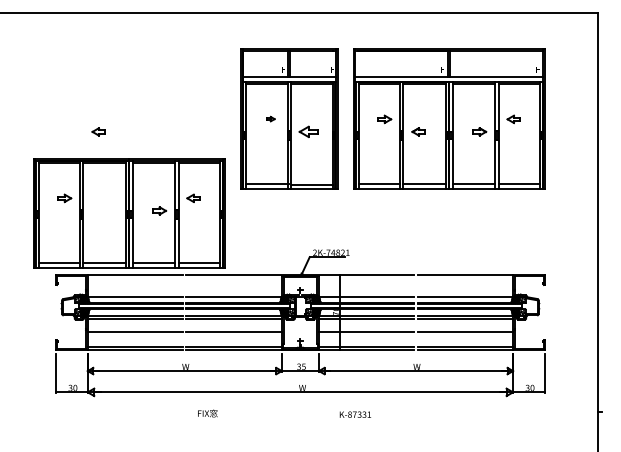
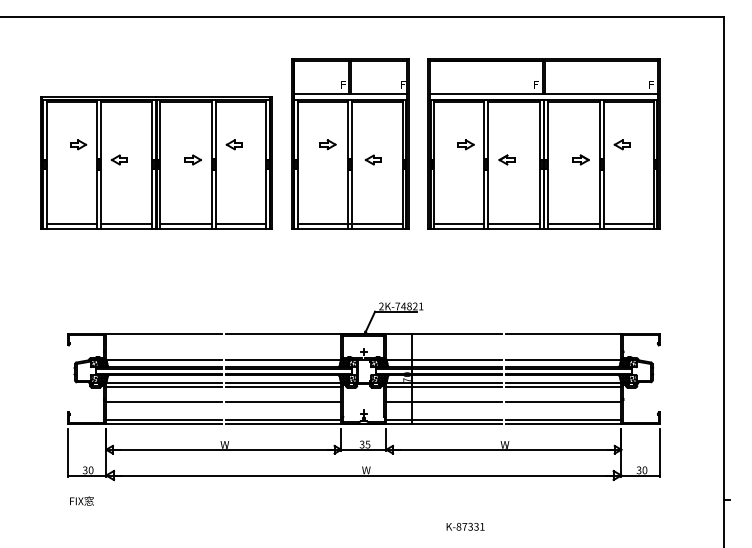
part: (270, 118) -> (327, 143), size x1.67
part: (308, 131) -> (373, 159), size x0.71
part: (129, 213) -> (156, 163), moved
text: (207, 413) -> (81, 501), moved
text: (355, 414) -> (465, 526), moved

